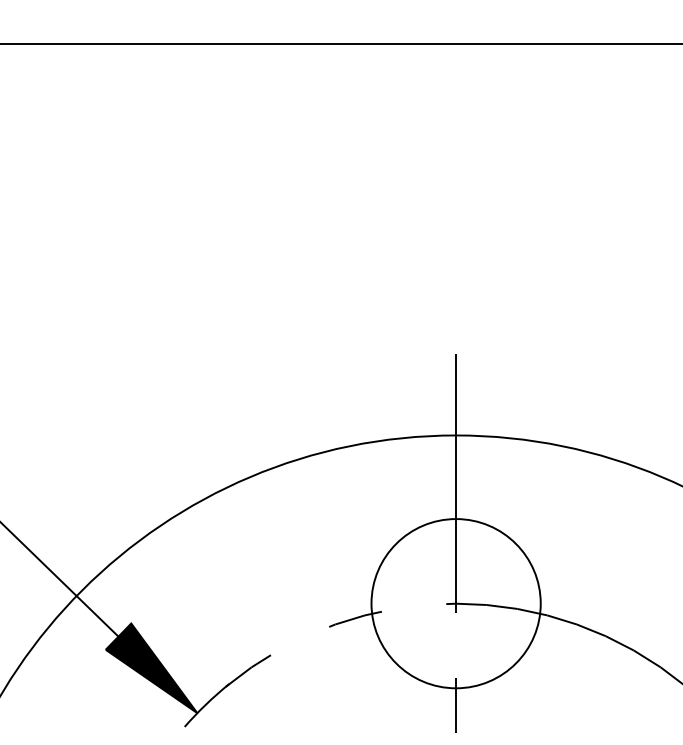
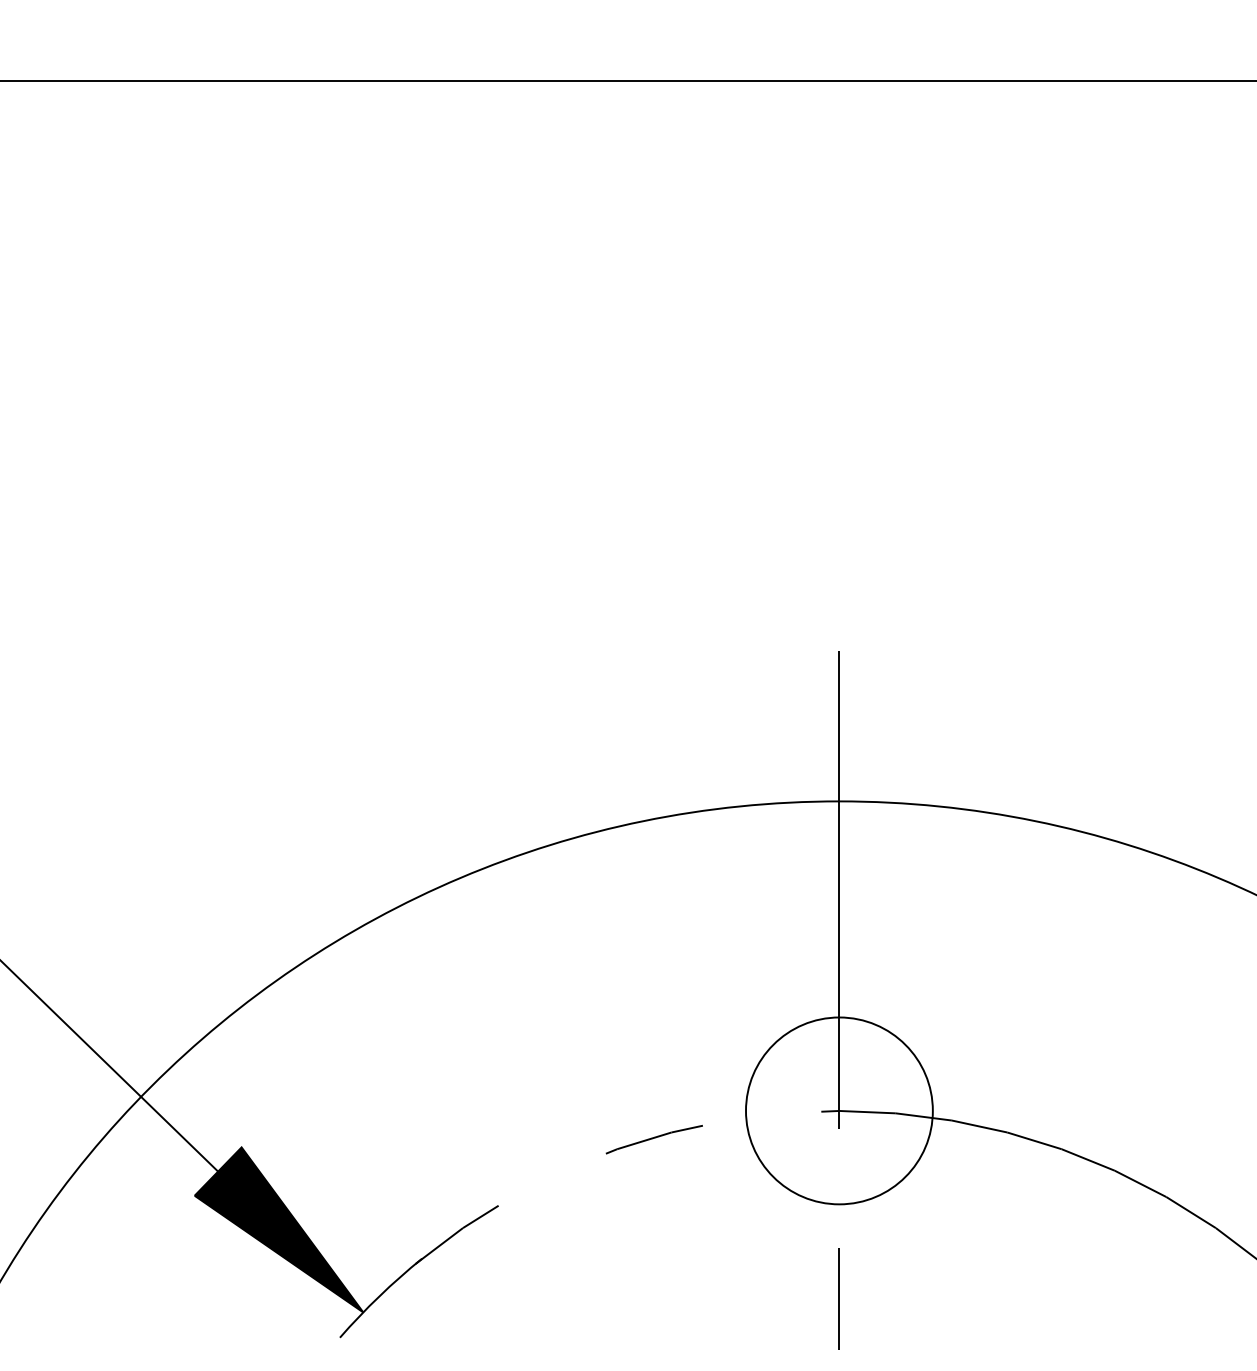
circle: (455, 603) -> (838, 1110), size x0.6

